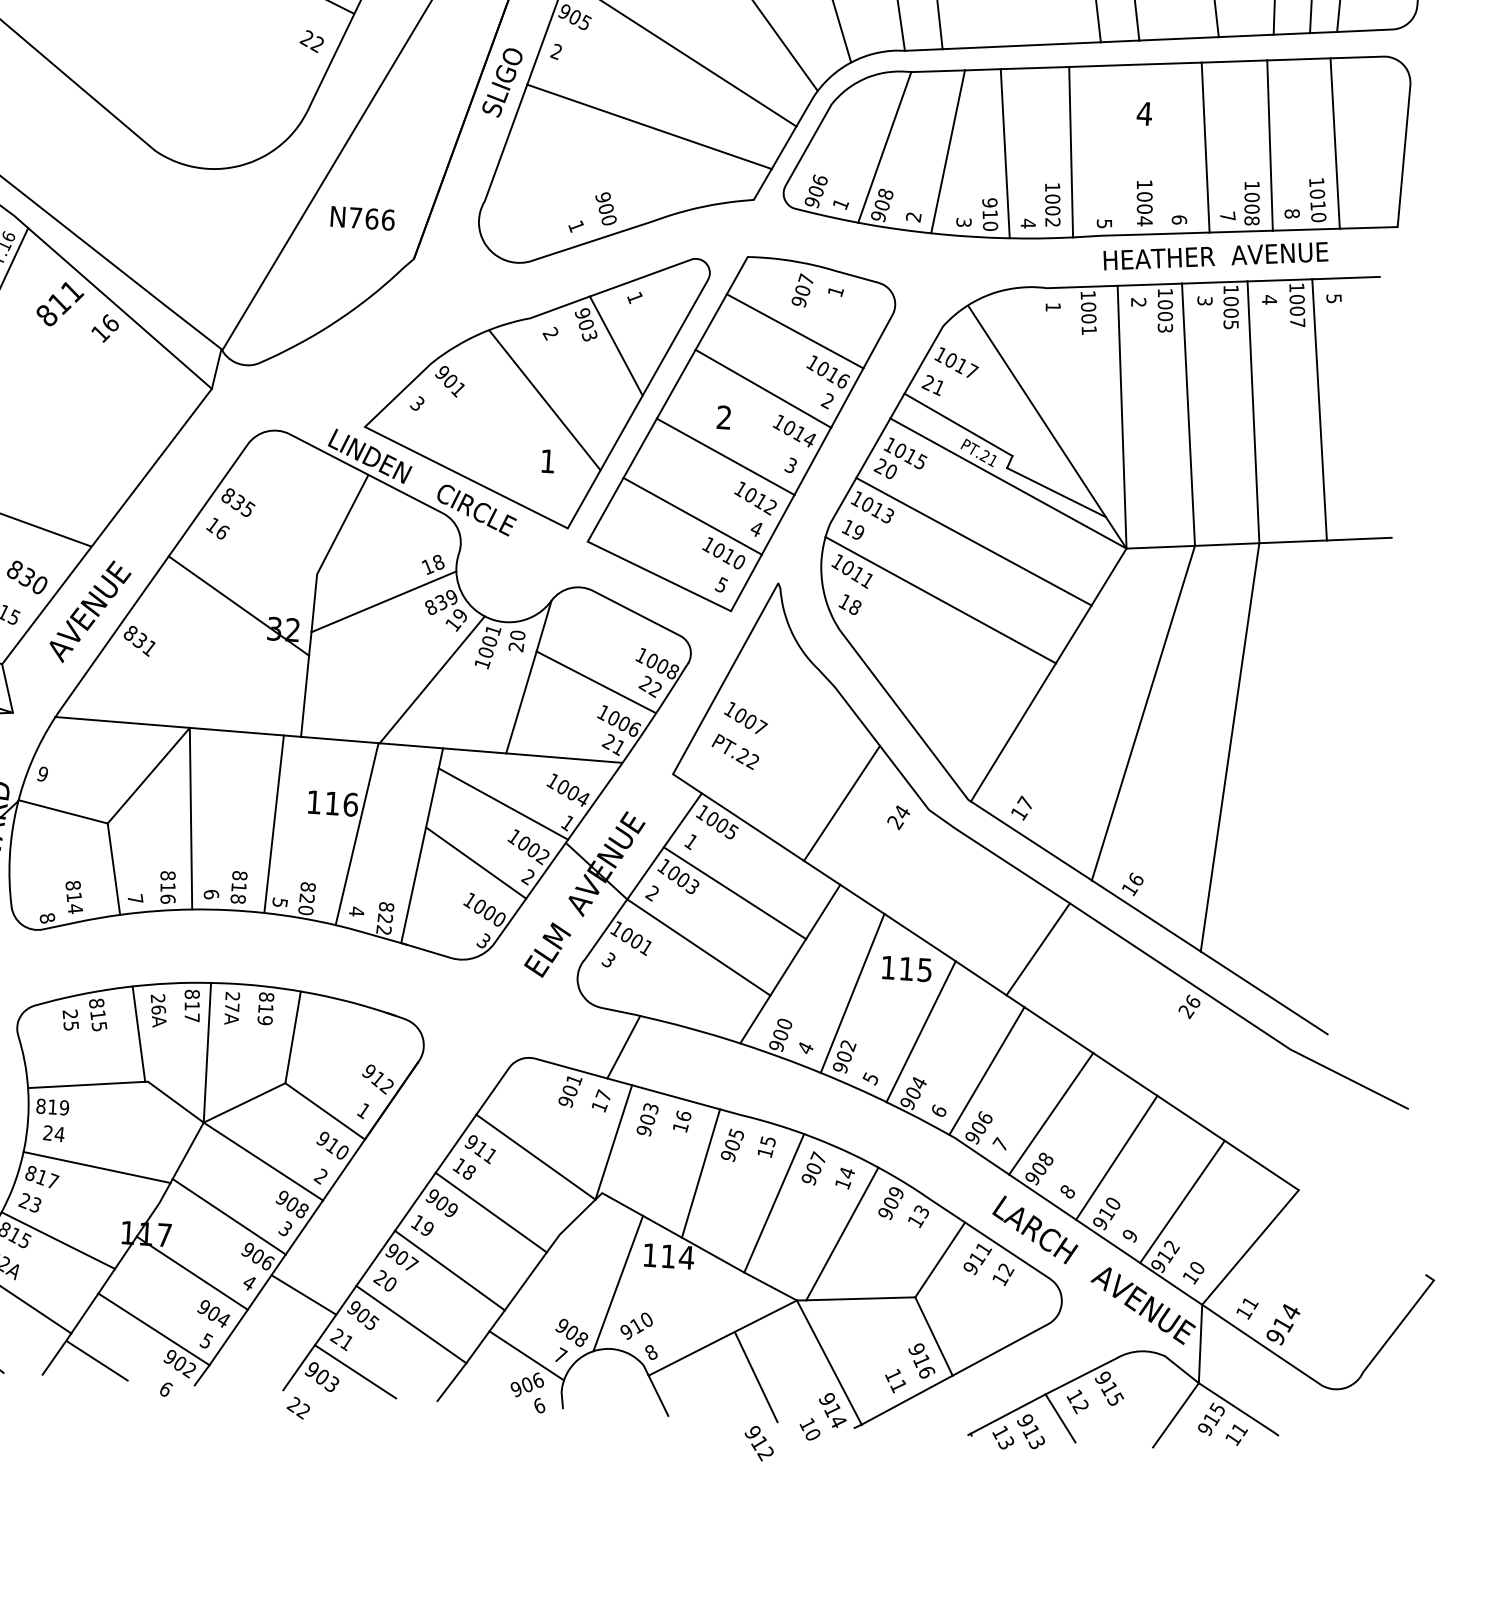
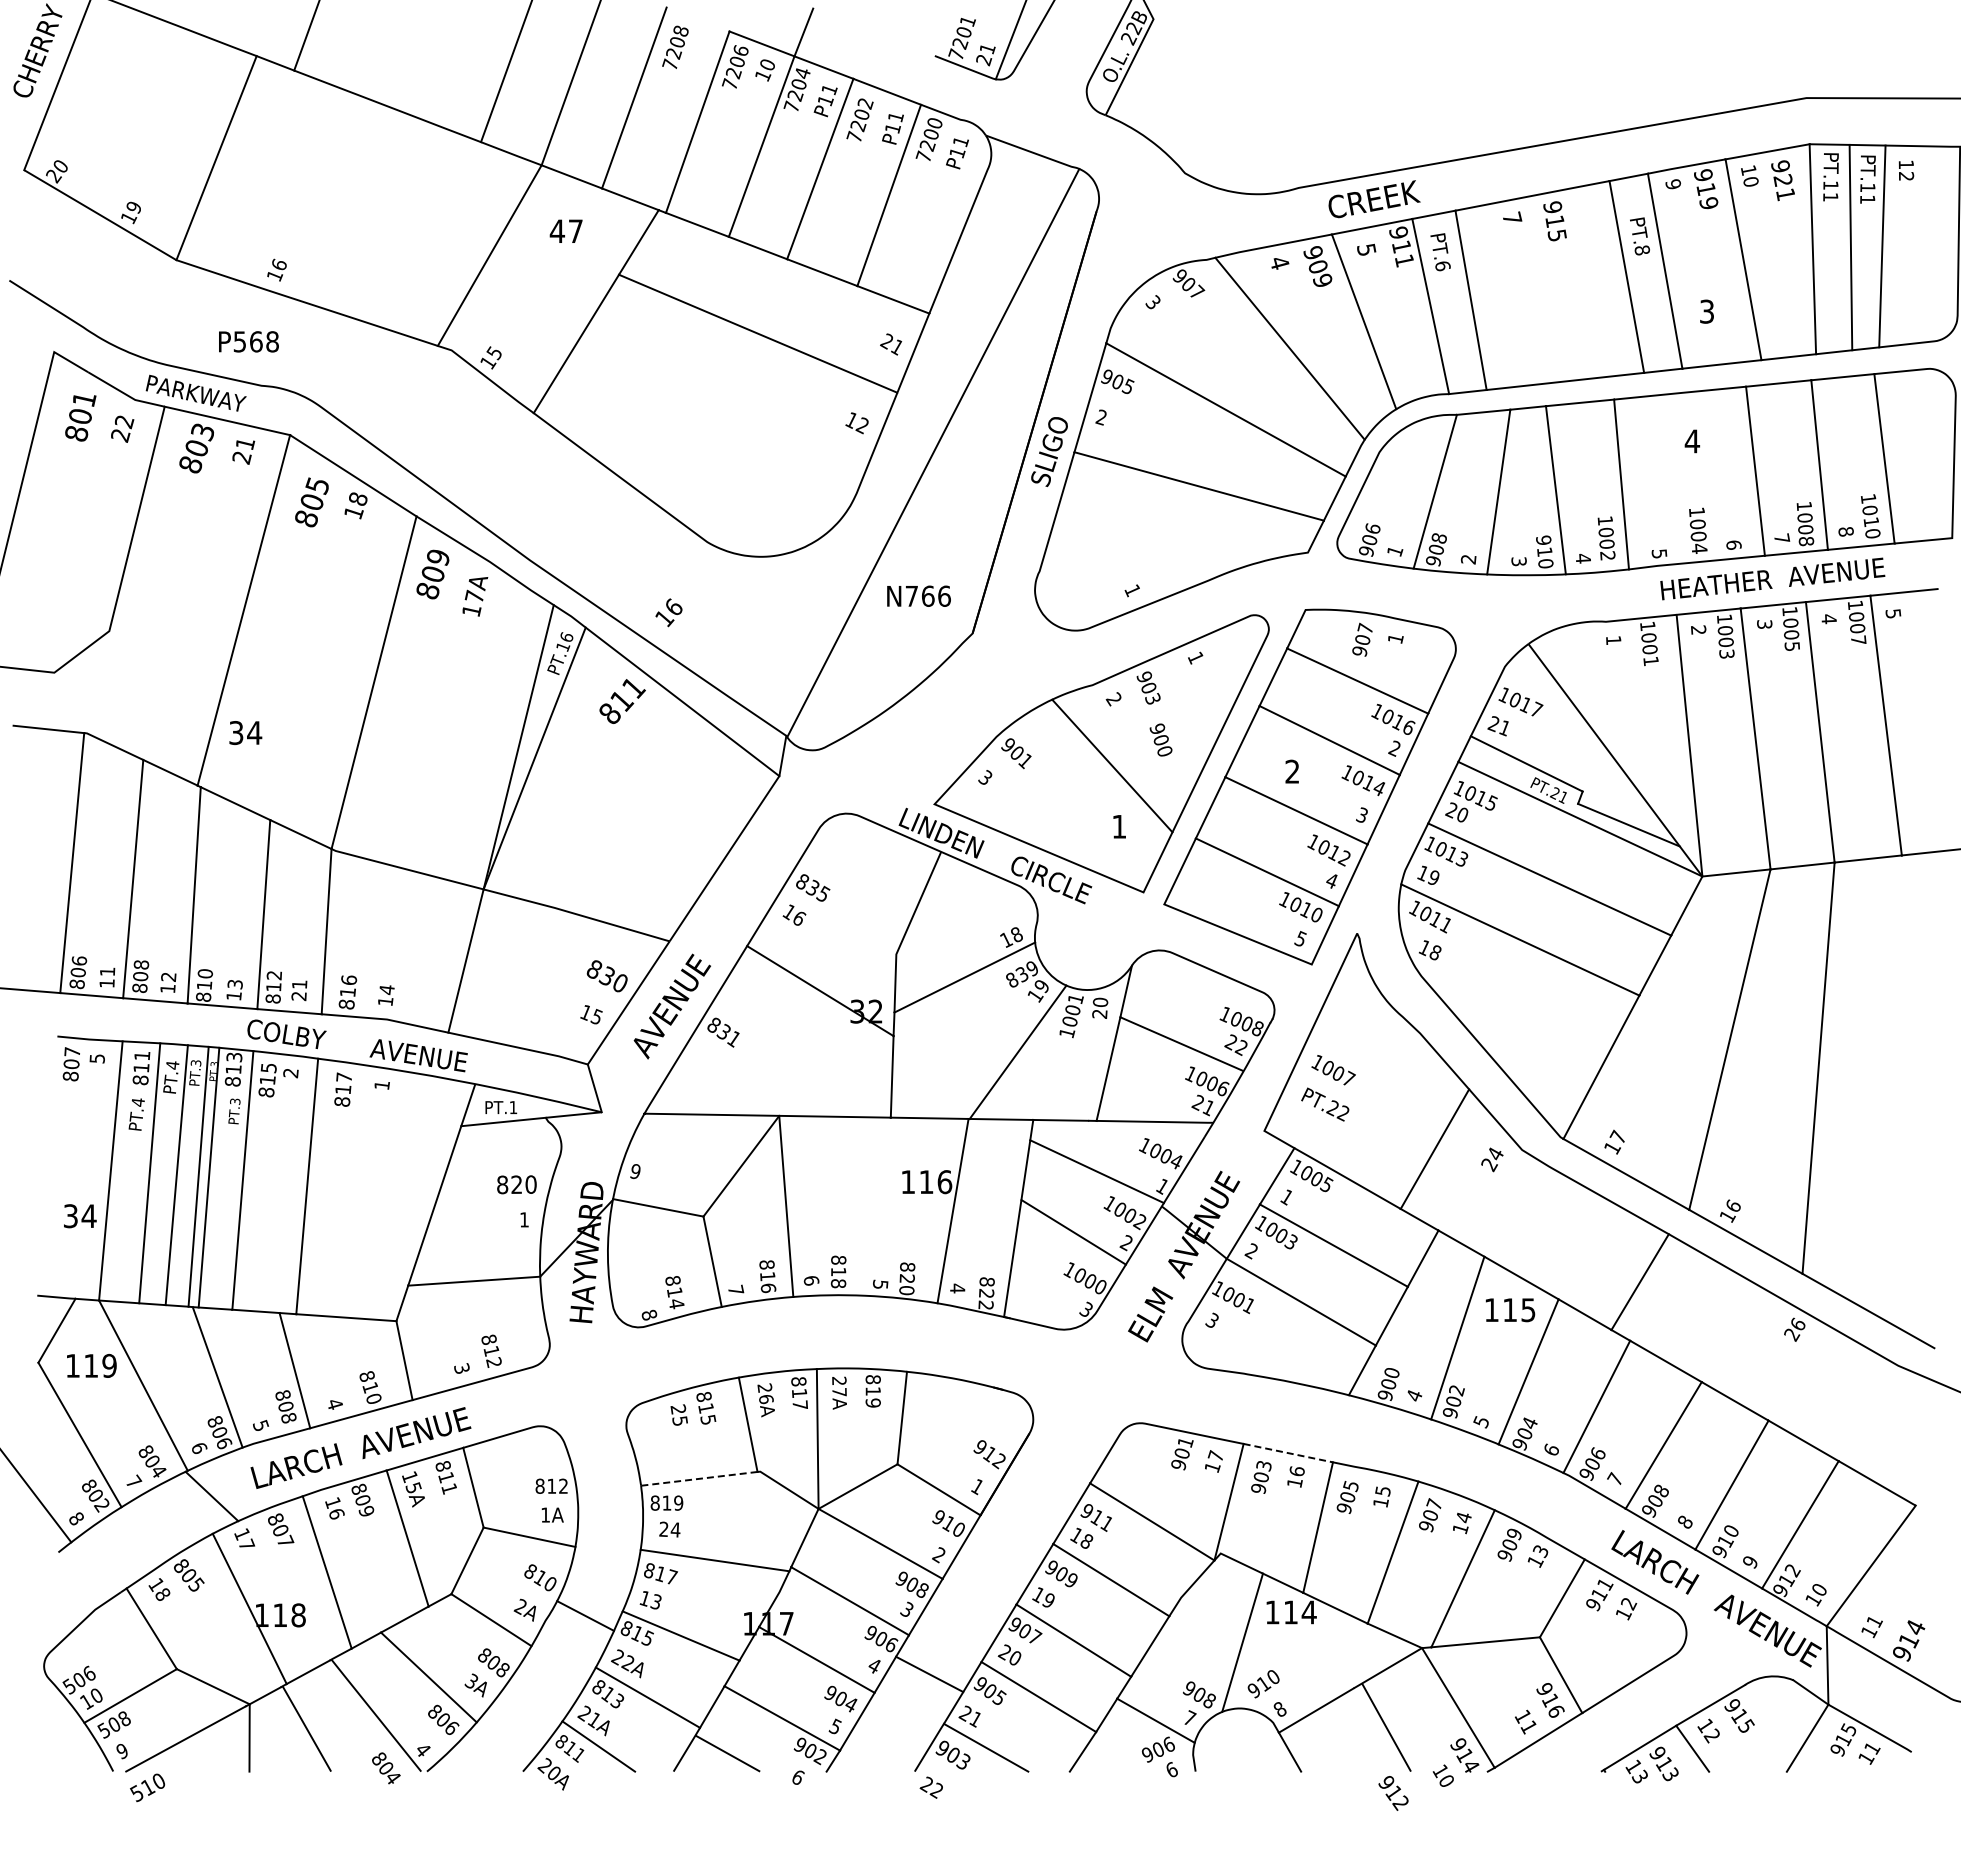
text: (305, 38) -> (850, 420), 22 -> 12
text: (605, 208) -> (1160, 739), moved
text: (104, 328) -> (668, 612), moved
line: (615, 346) -> (1179, 707), removed
line: (274, 824) -> (869, 1206), removed
line: (623, 1047) -> (1232, 1406), removed
line: (86, 1084) -> (699, 1478), solid -> dashed
line: (676, 1097) -> (1288, 1453), solid -> dashed
text: (24, 1200) -> (644, 1598), 23 -> 13

